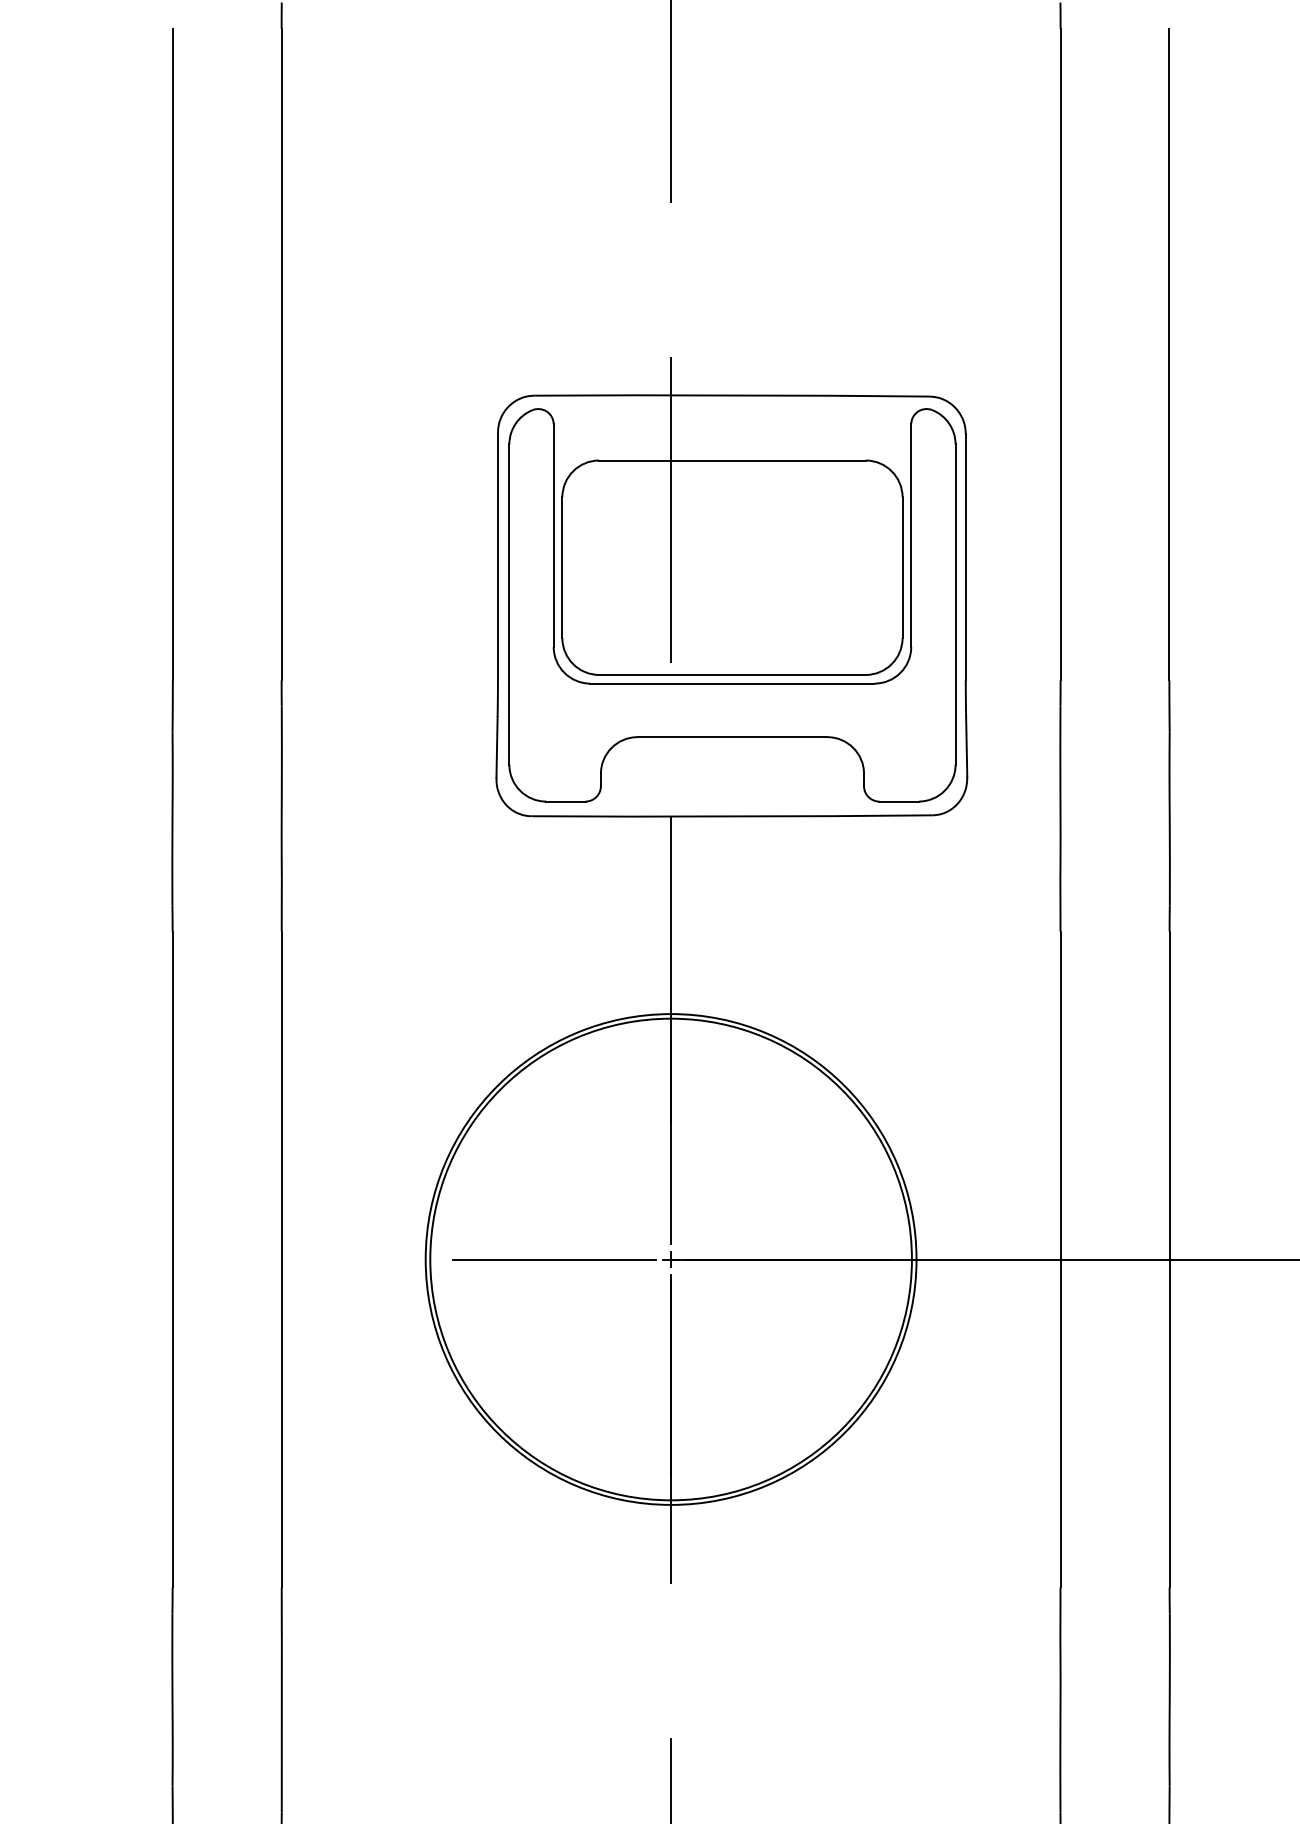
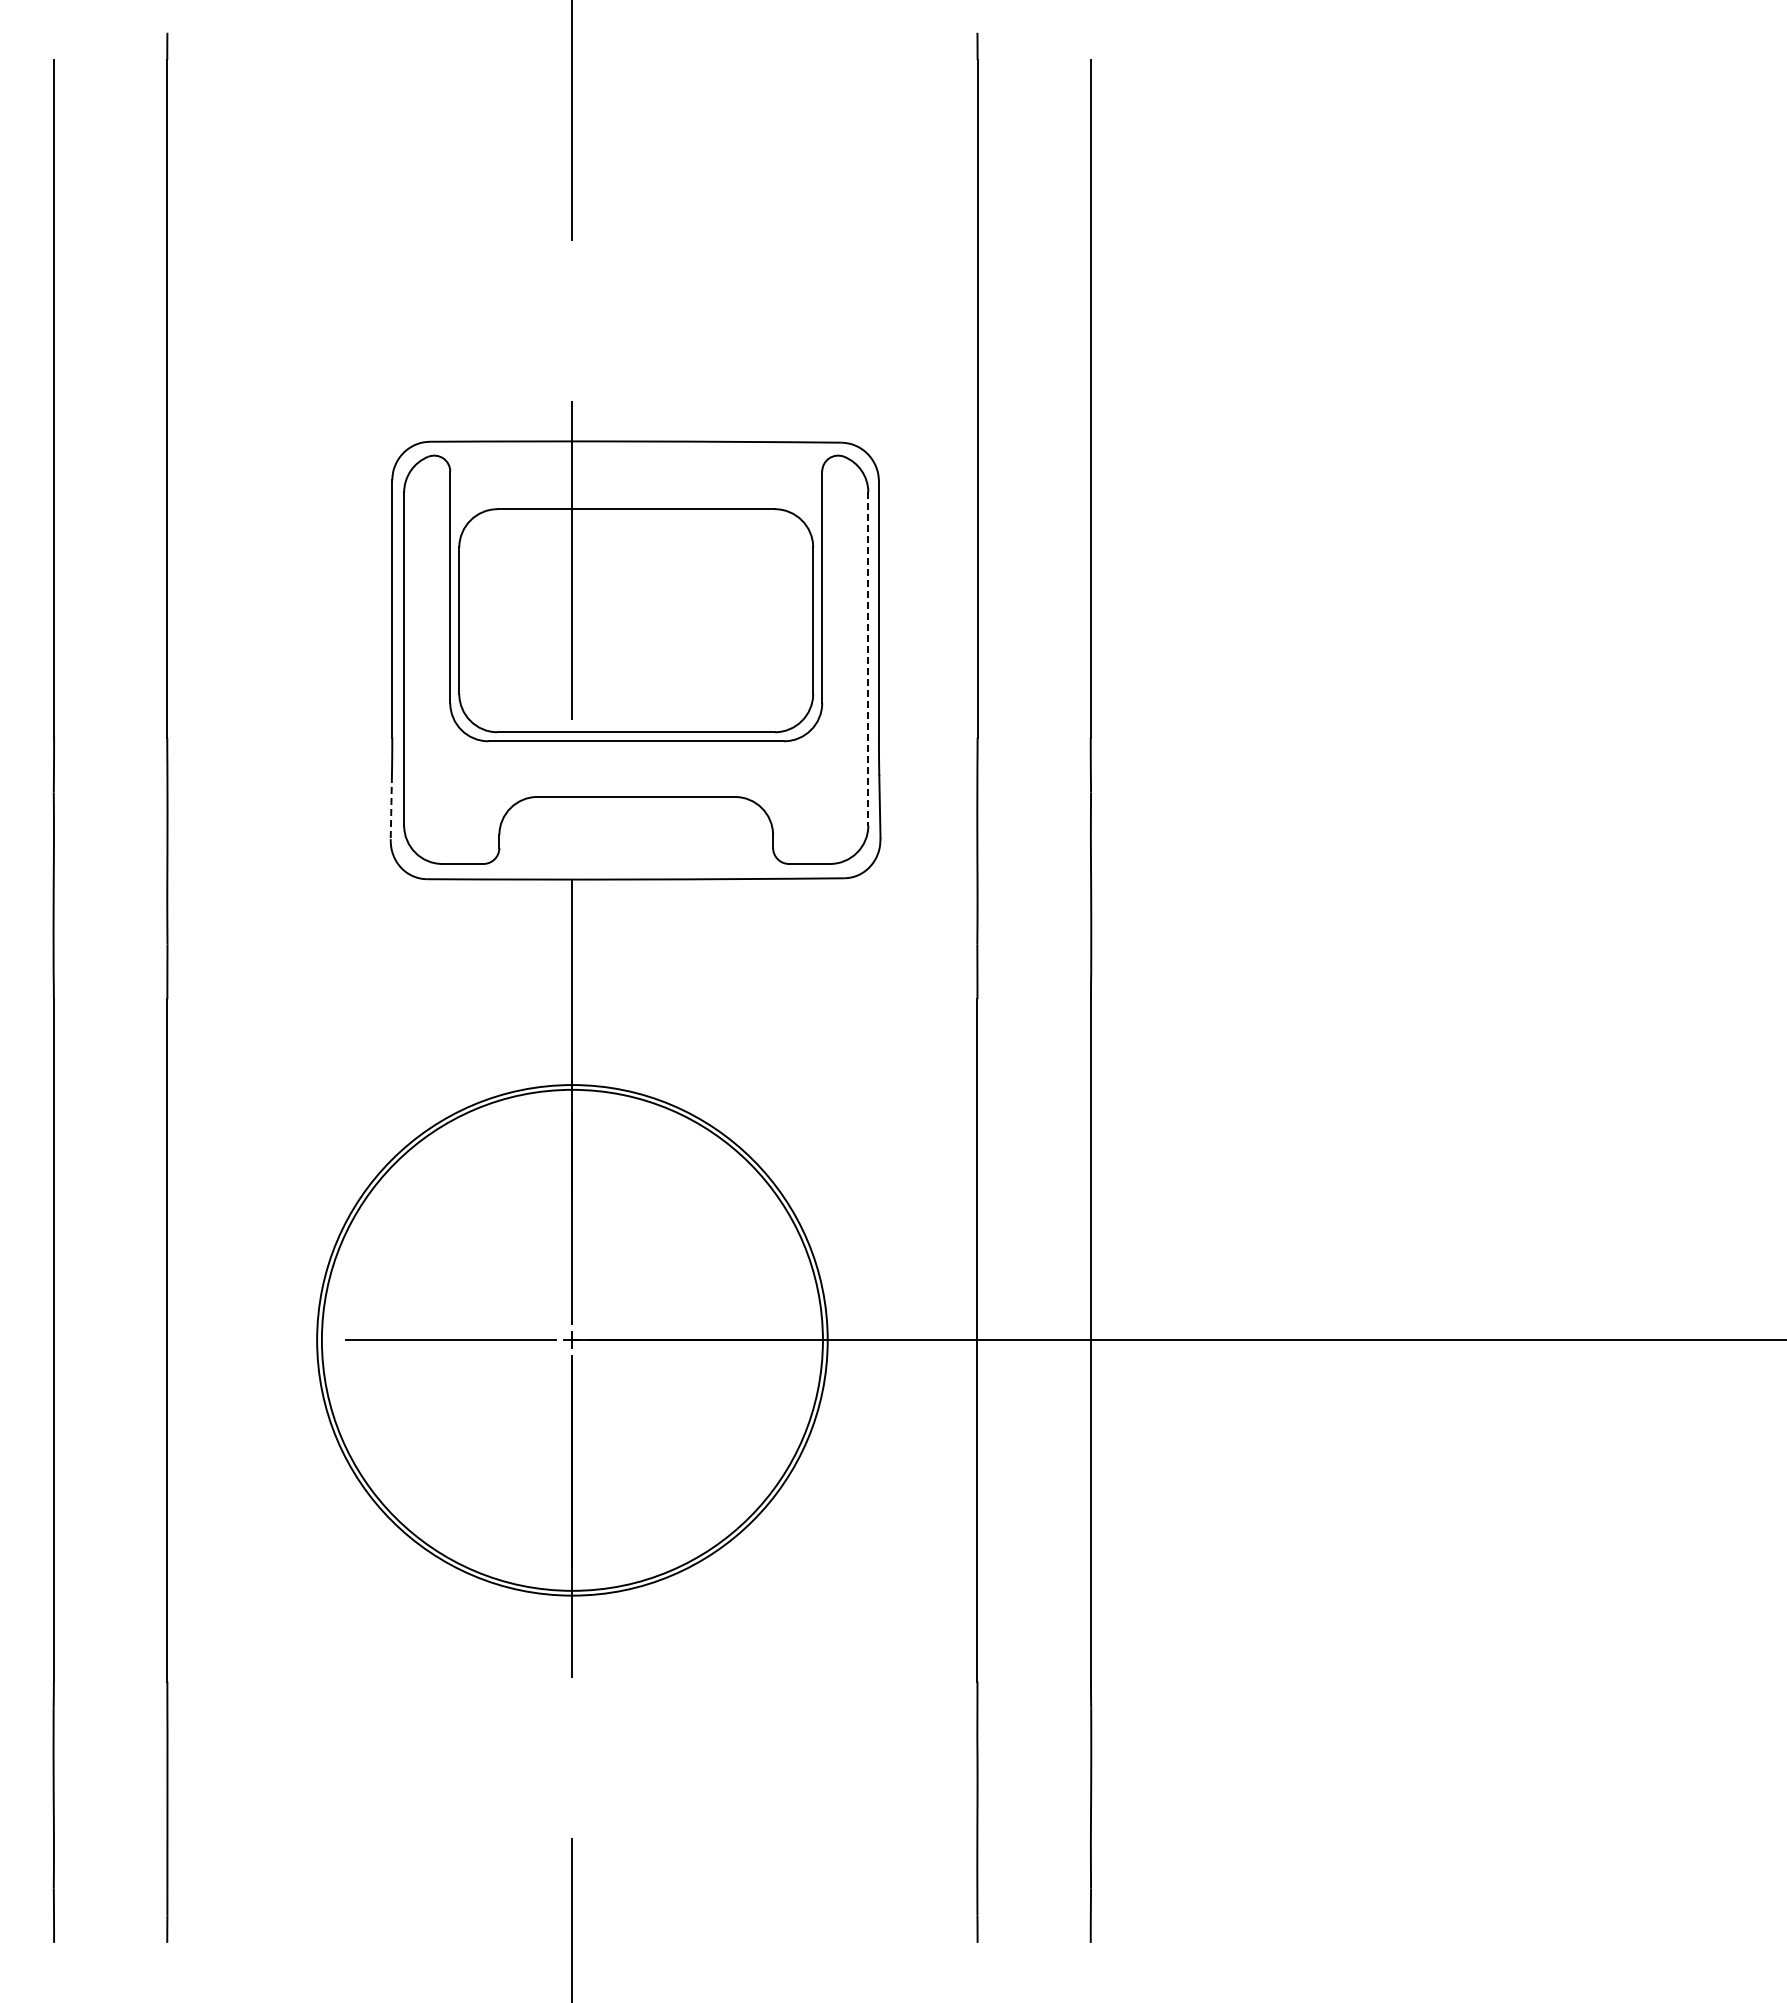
line: (955, 605) -> (868, 659), solid -> dashed
line: (497, 747) -> (391, 807), solid -> dashed

